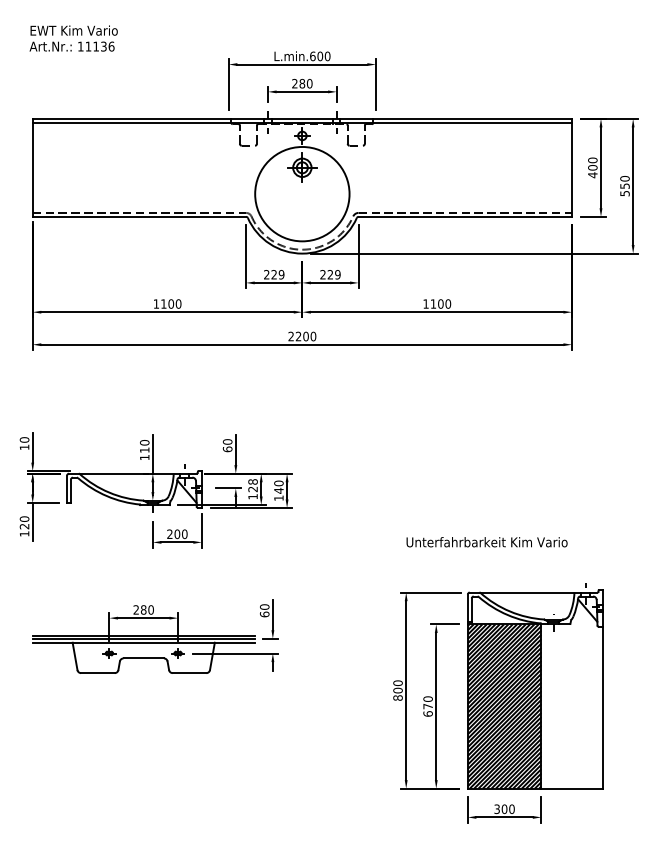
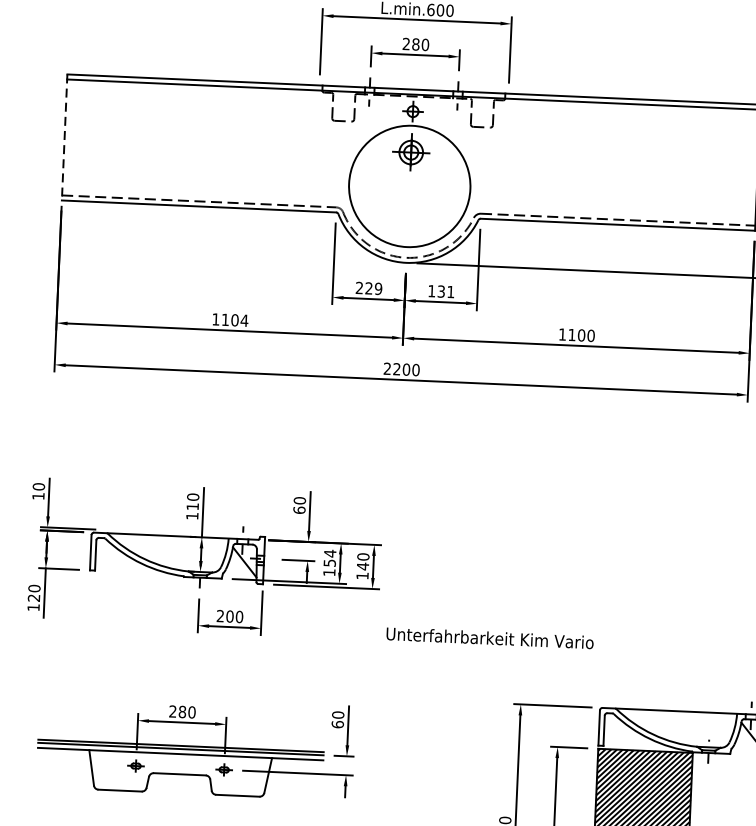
line: (32, 168) -> (64, 138), solid -> dashed
text: (330, 274) -> (441, 291), 229 -> 131
text: (178, 303) -> (244, 320), 1100 -> 1104
text: (252, 485) -> (329, 558), 128 -> 154
text: (486, 542) -> (489, 638), moved

